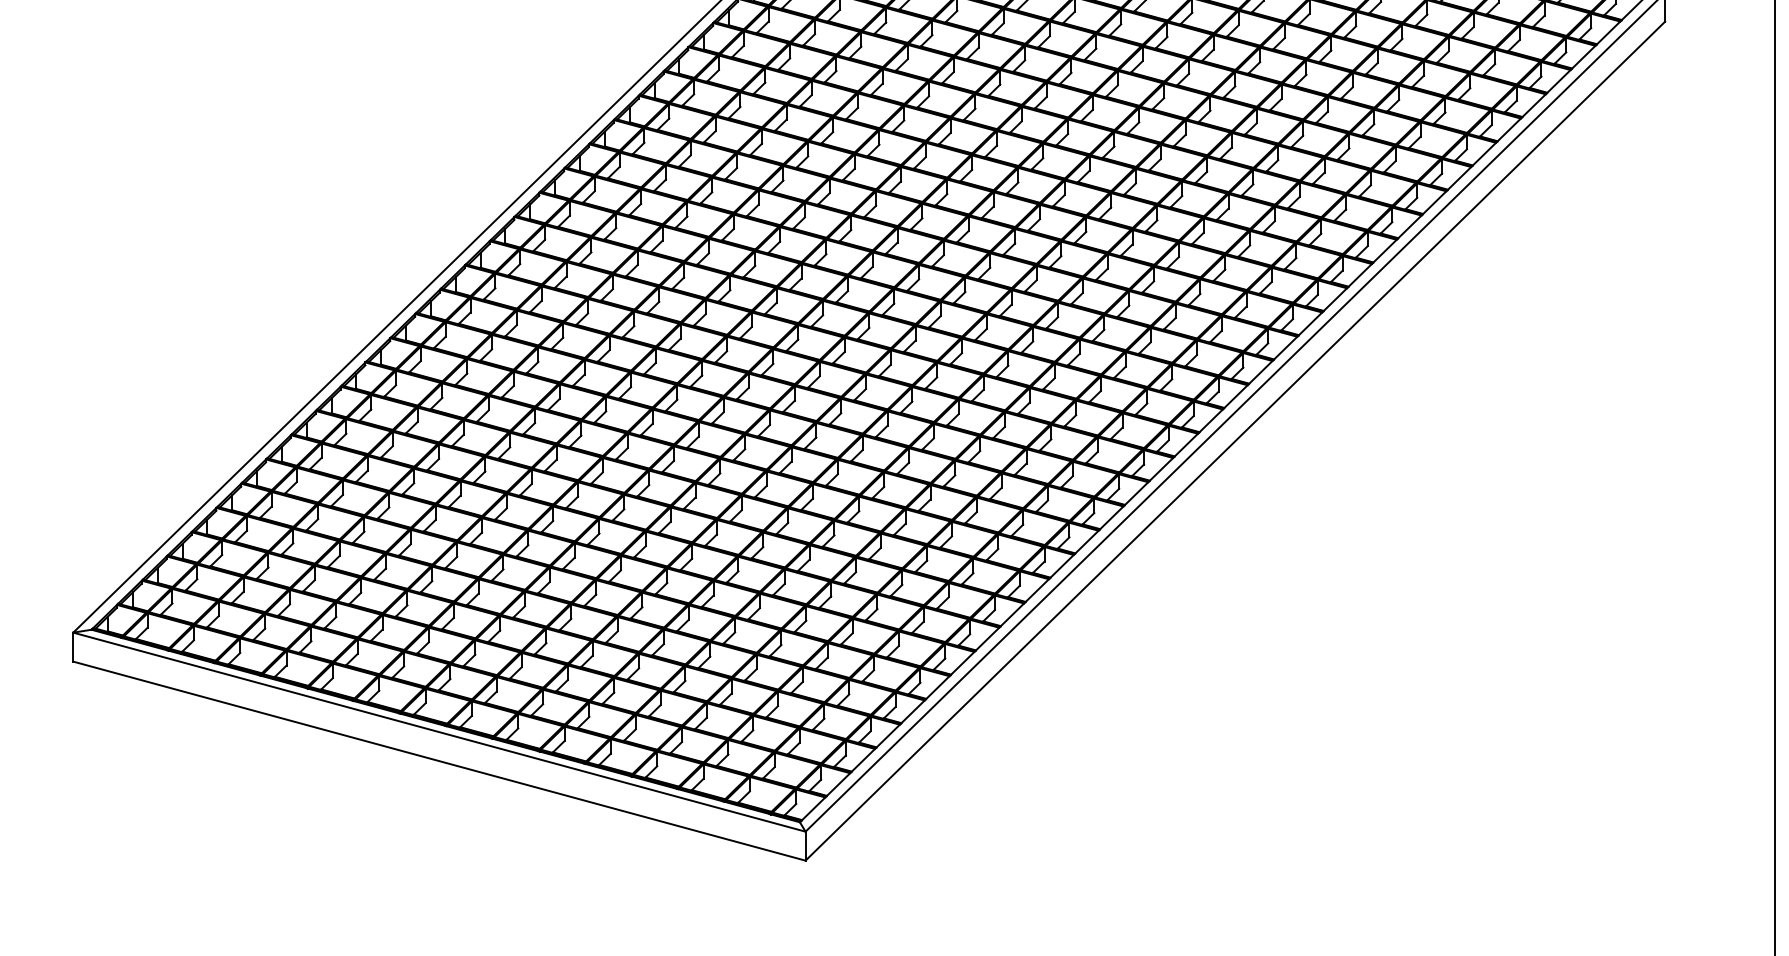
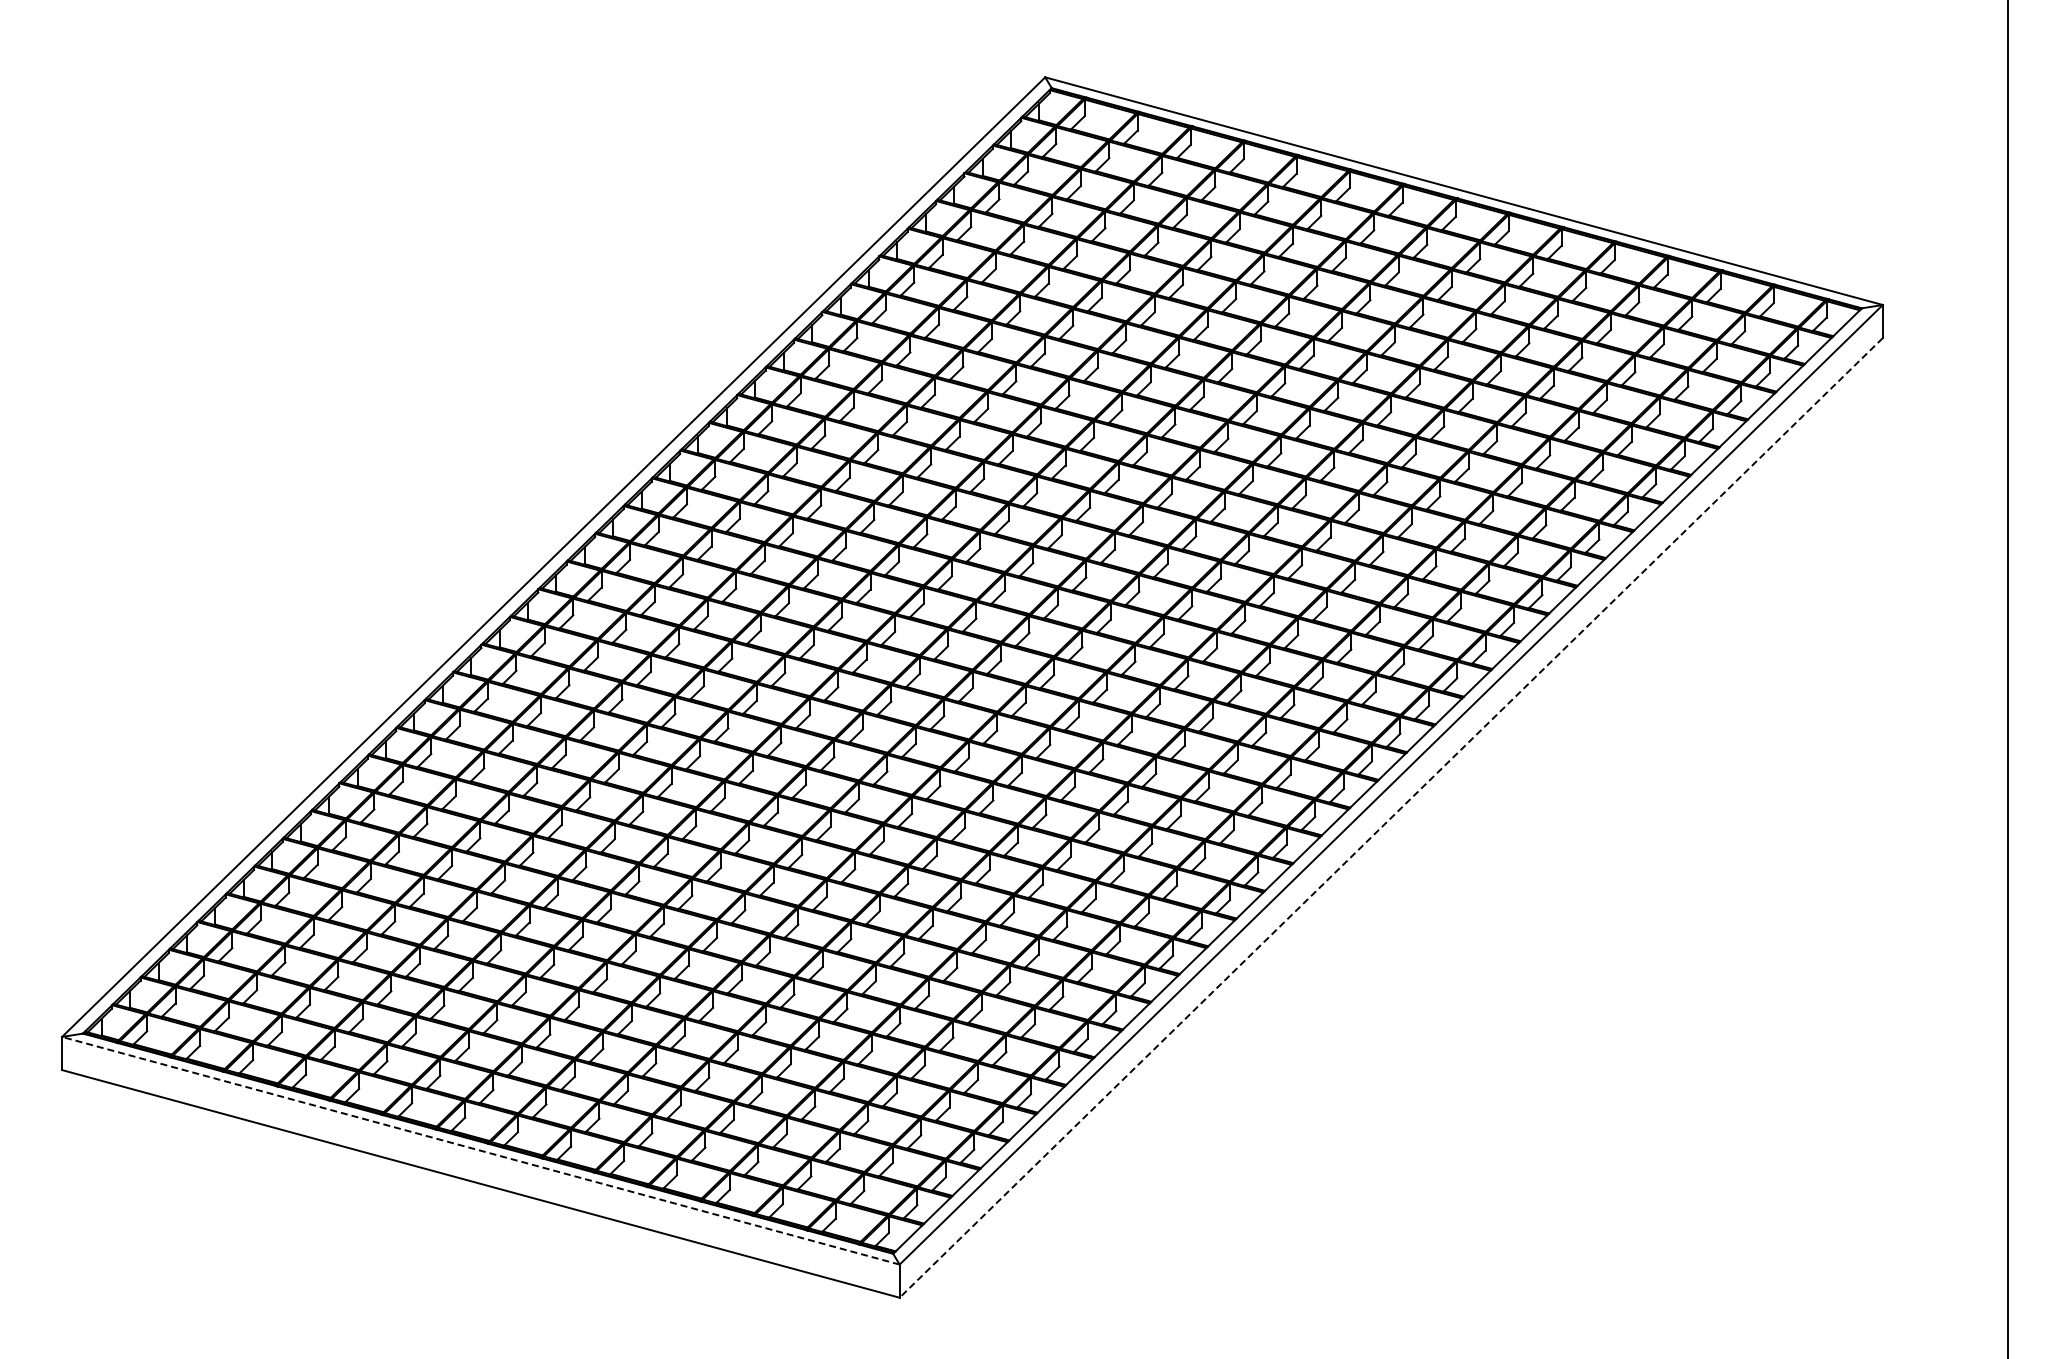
line: (1235, 440) -> (1391, 817), solid -> dashed
line: (439, 731) -> (480, 1150), solid -> dashed

